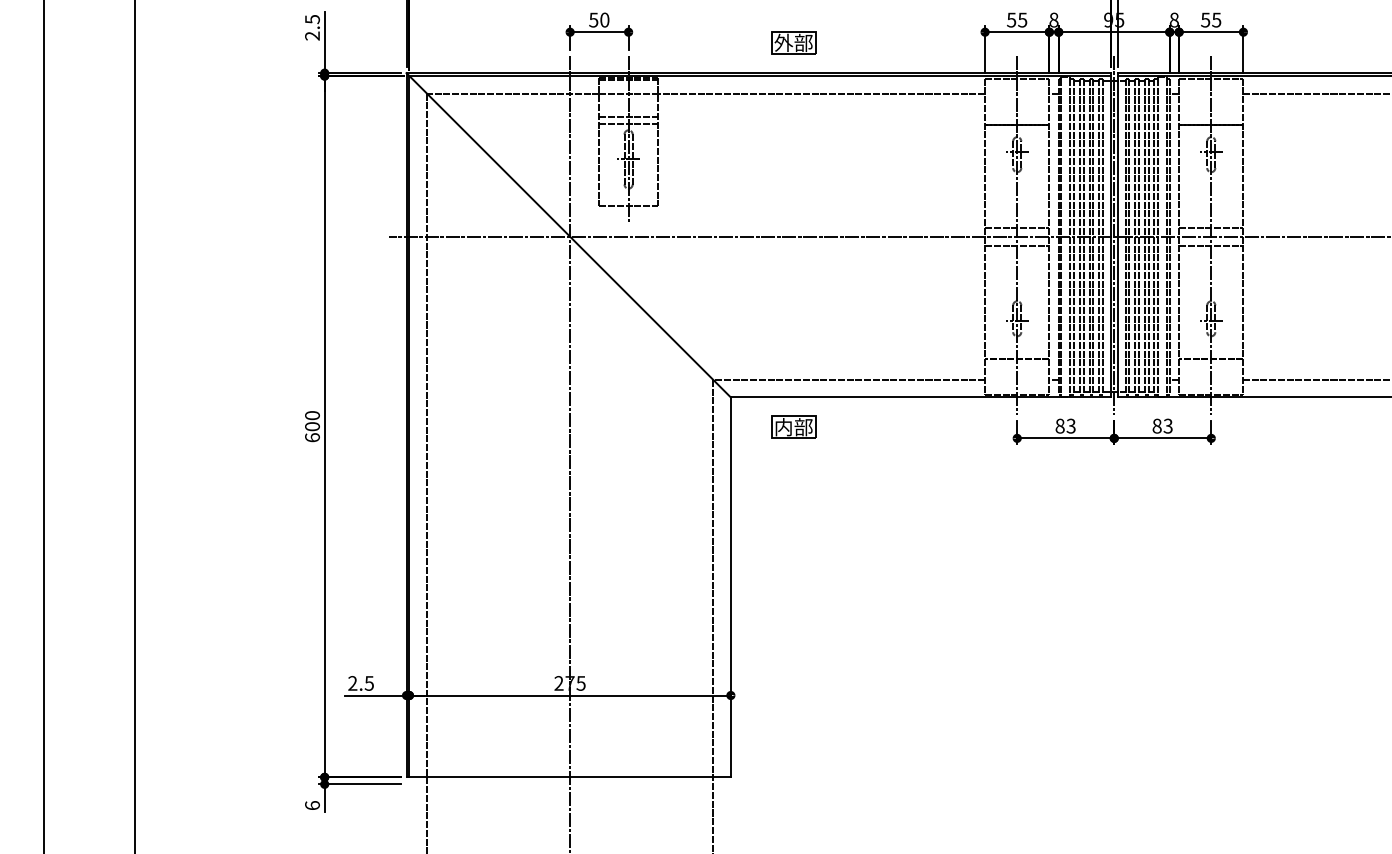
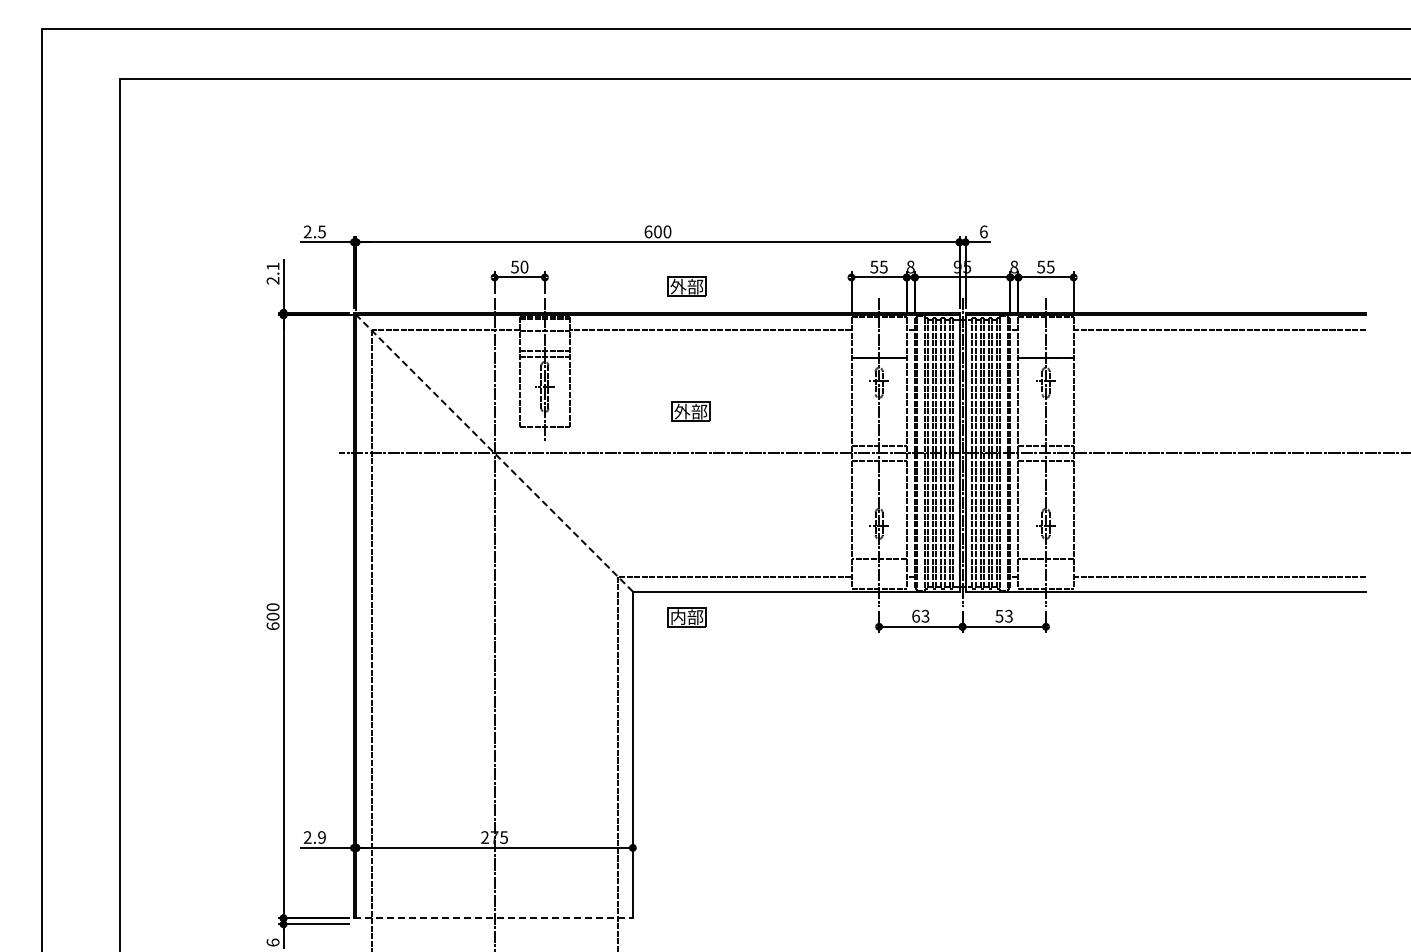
text: (311, 19) -> (272, 266), 2.5 -> 2.1
part: (797, 188) -> (690, 411), added
line: (568, 234) -> (493, 451), solid -> dashed
text: (1060, 425) -> (916, 615), 83 -> 63
text: (1157, 425) -> (999, 615), 83 -> 53
text: (368, 683) -> (321, 837), 2.5 -> 2.9
line: (568, 777) -> (493, 918), solid -> dashed

